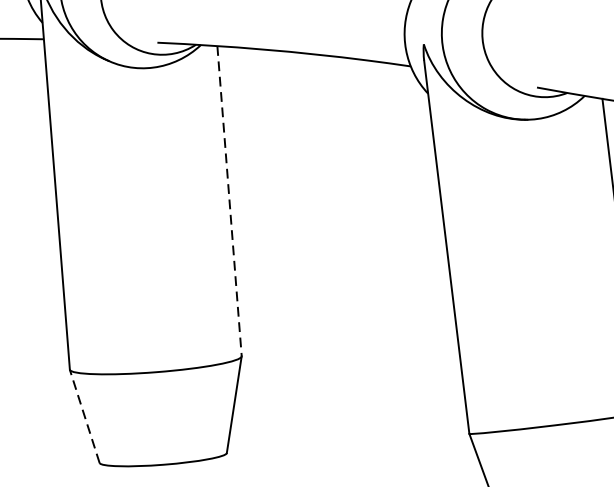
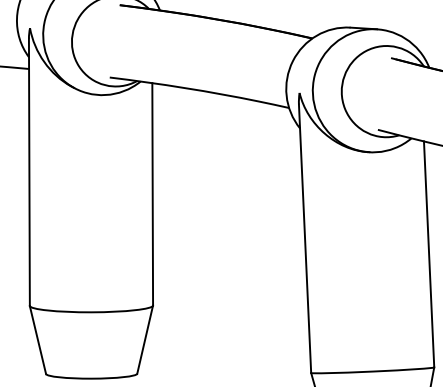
line: (229, 201) -> (152, 194), dashed -> solid
line: (84, 417) -> (37, 340), dashed -> solid

